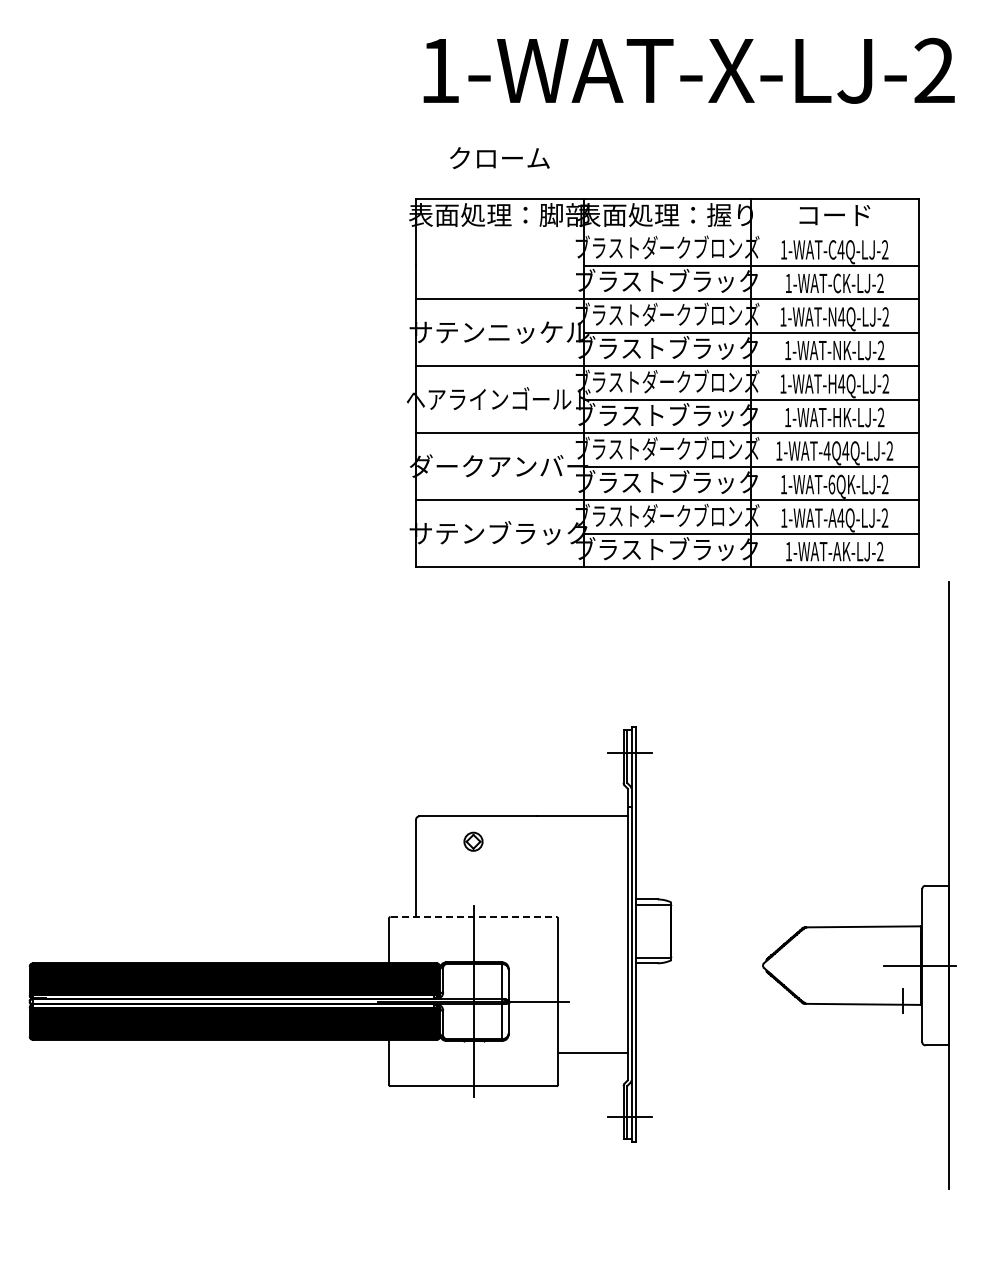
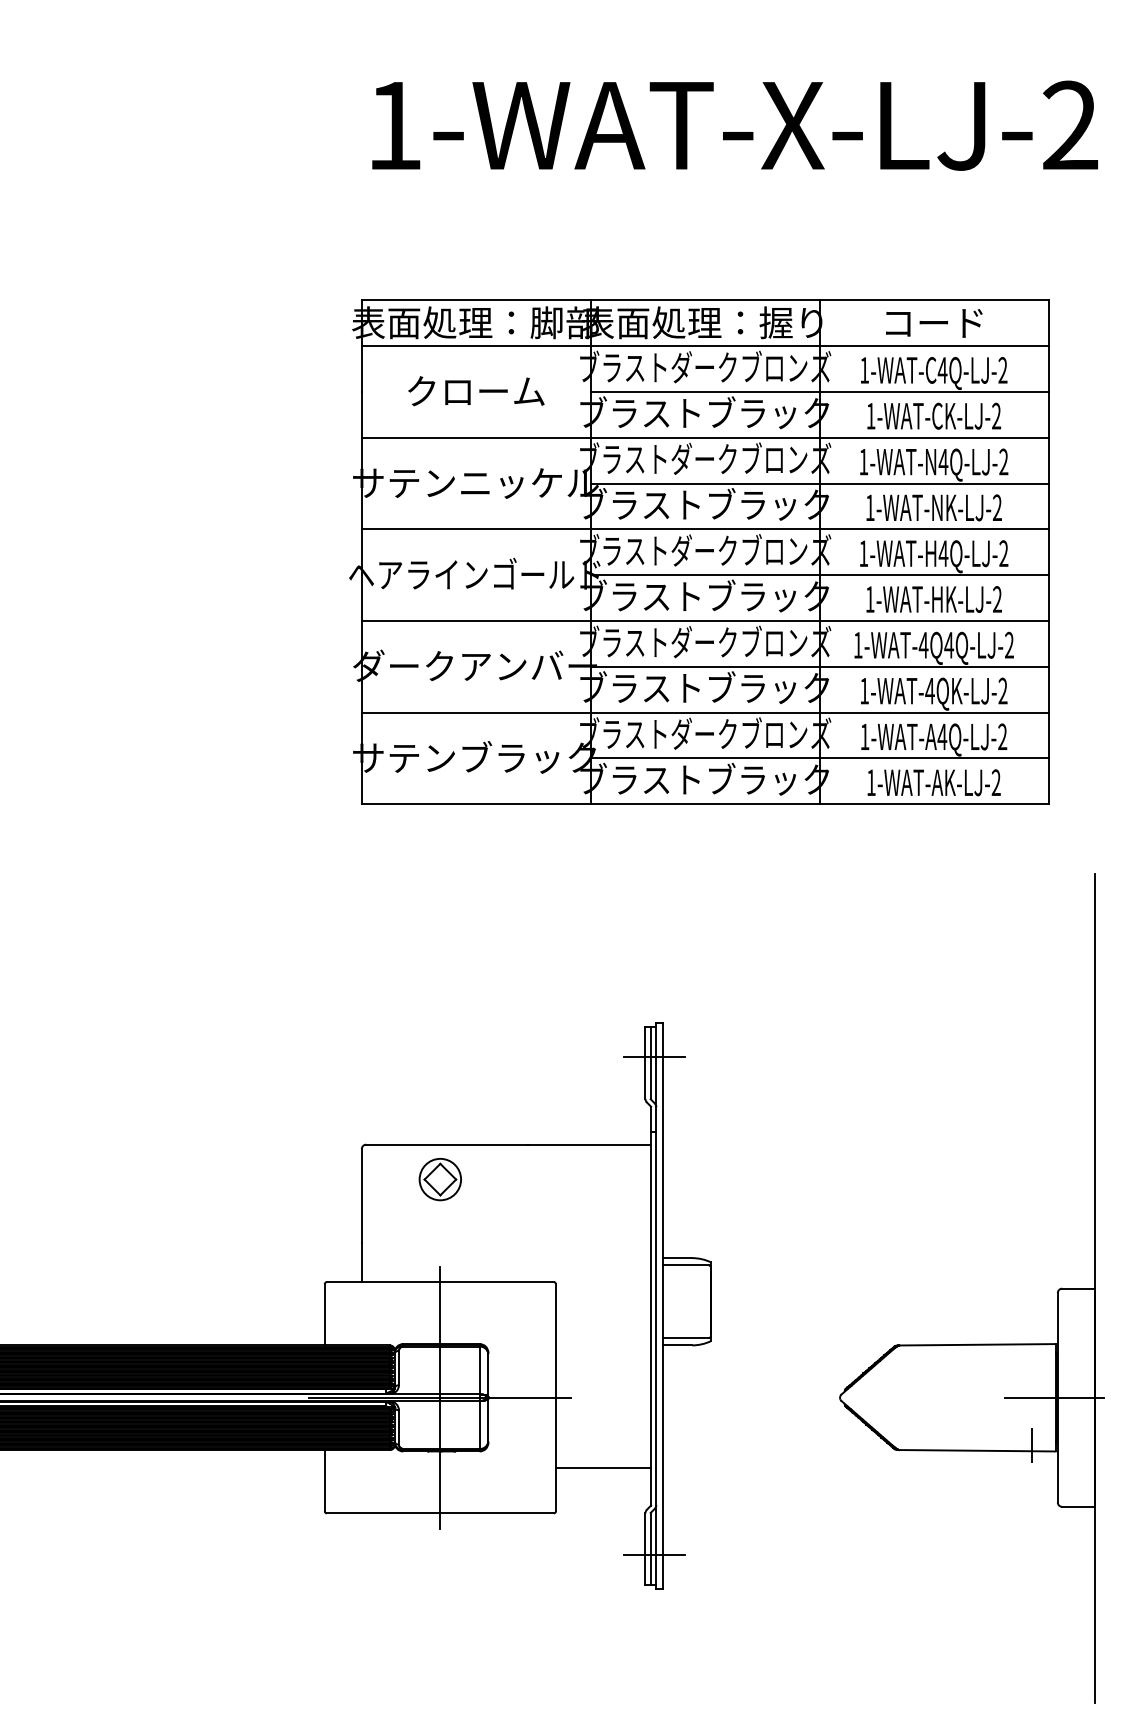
text: (499, 158) -> (475, 391), moved
line: (667, 232) -> (705, 346), added
text: (831, 484) -> (929, 691), 1-WAT-6QK-LJ-2 -> 1-WAT-4QK-LJ-2
part: (473, 841) -> (440, 1178), size x1.67
line: (474, 917) -> (441, 1282), dashed -> solid
part: (865, 925) -> (980, 1342), moved

